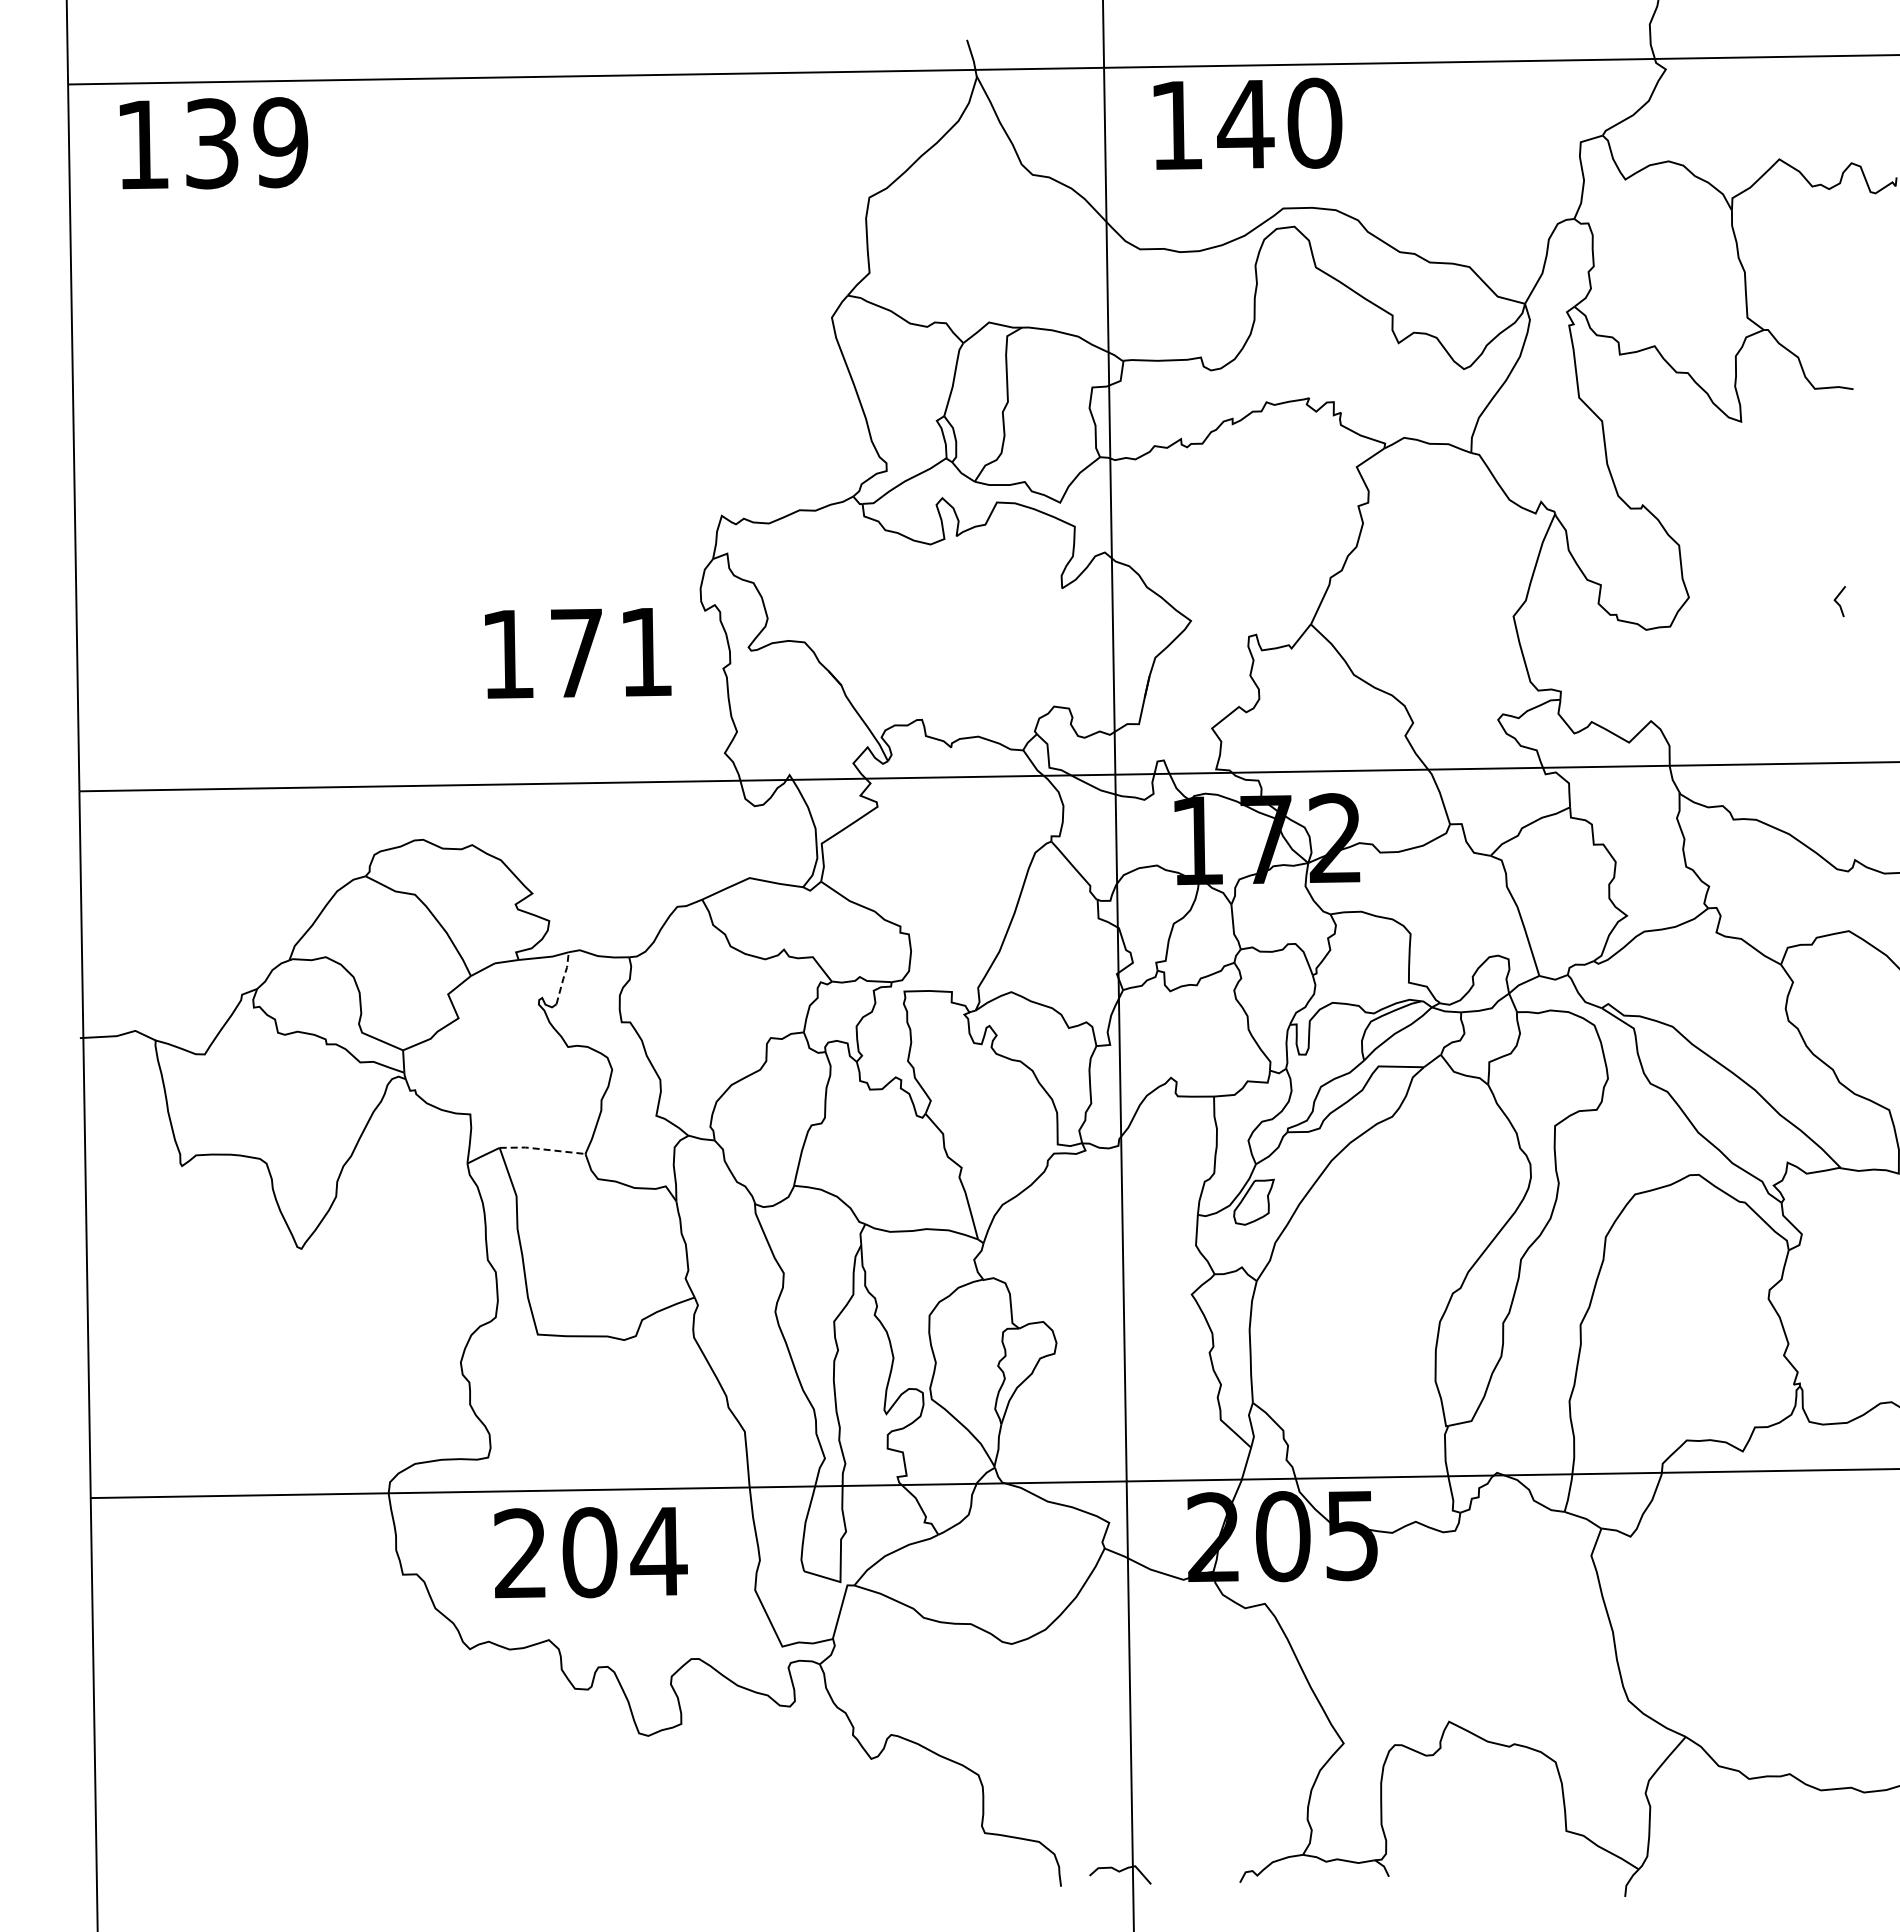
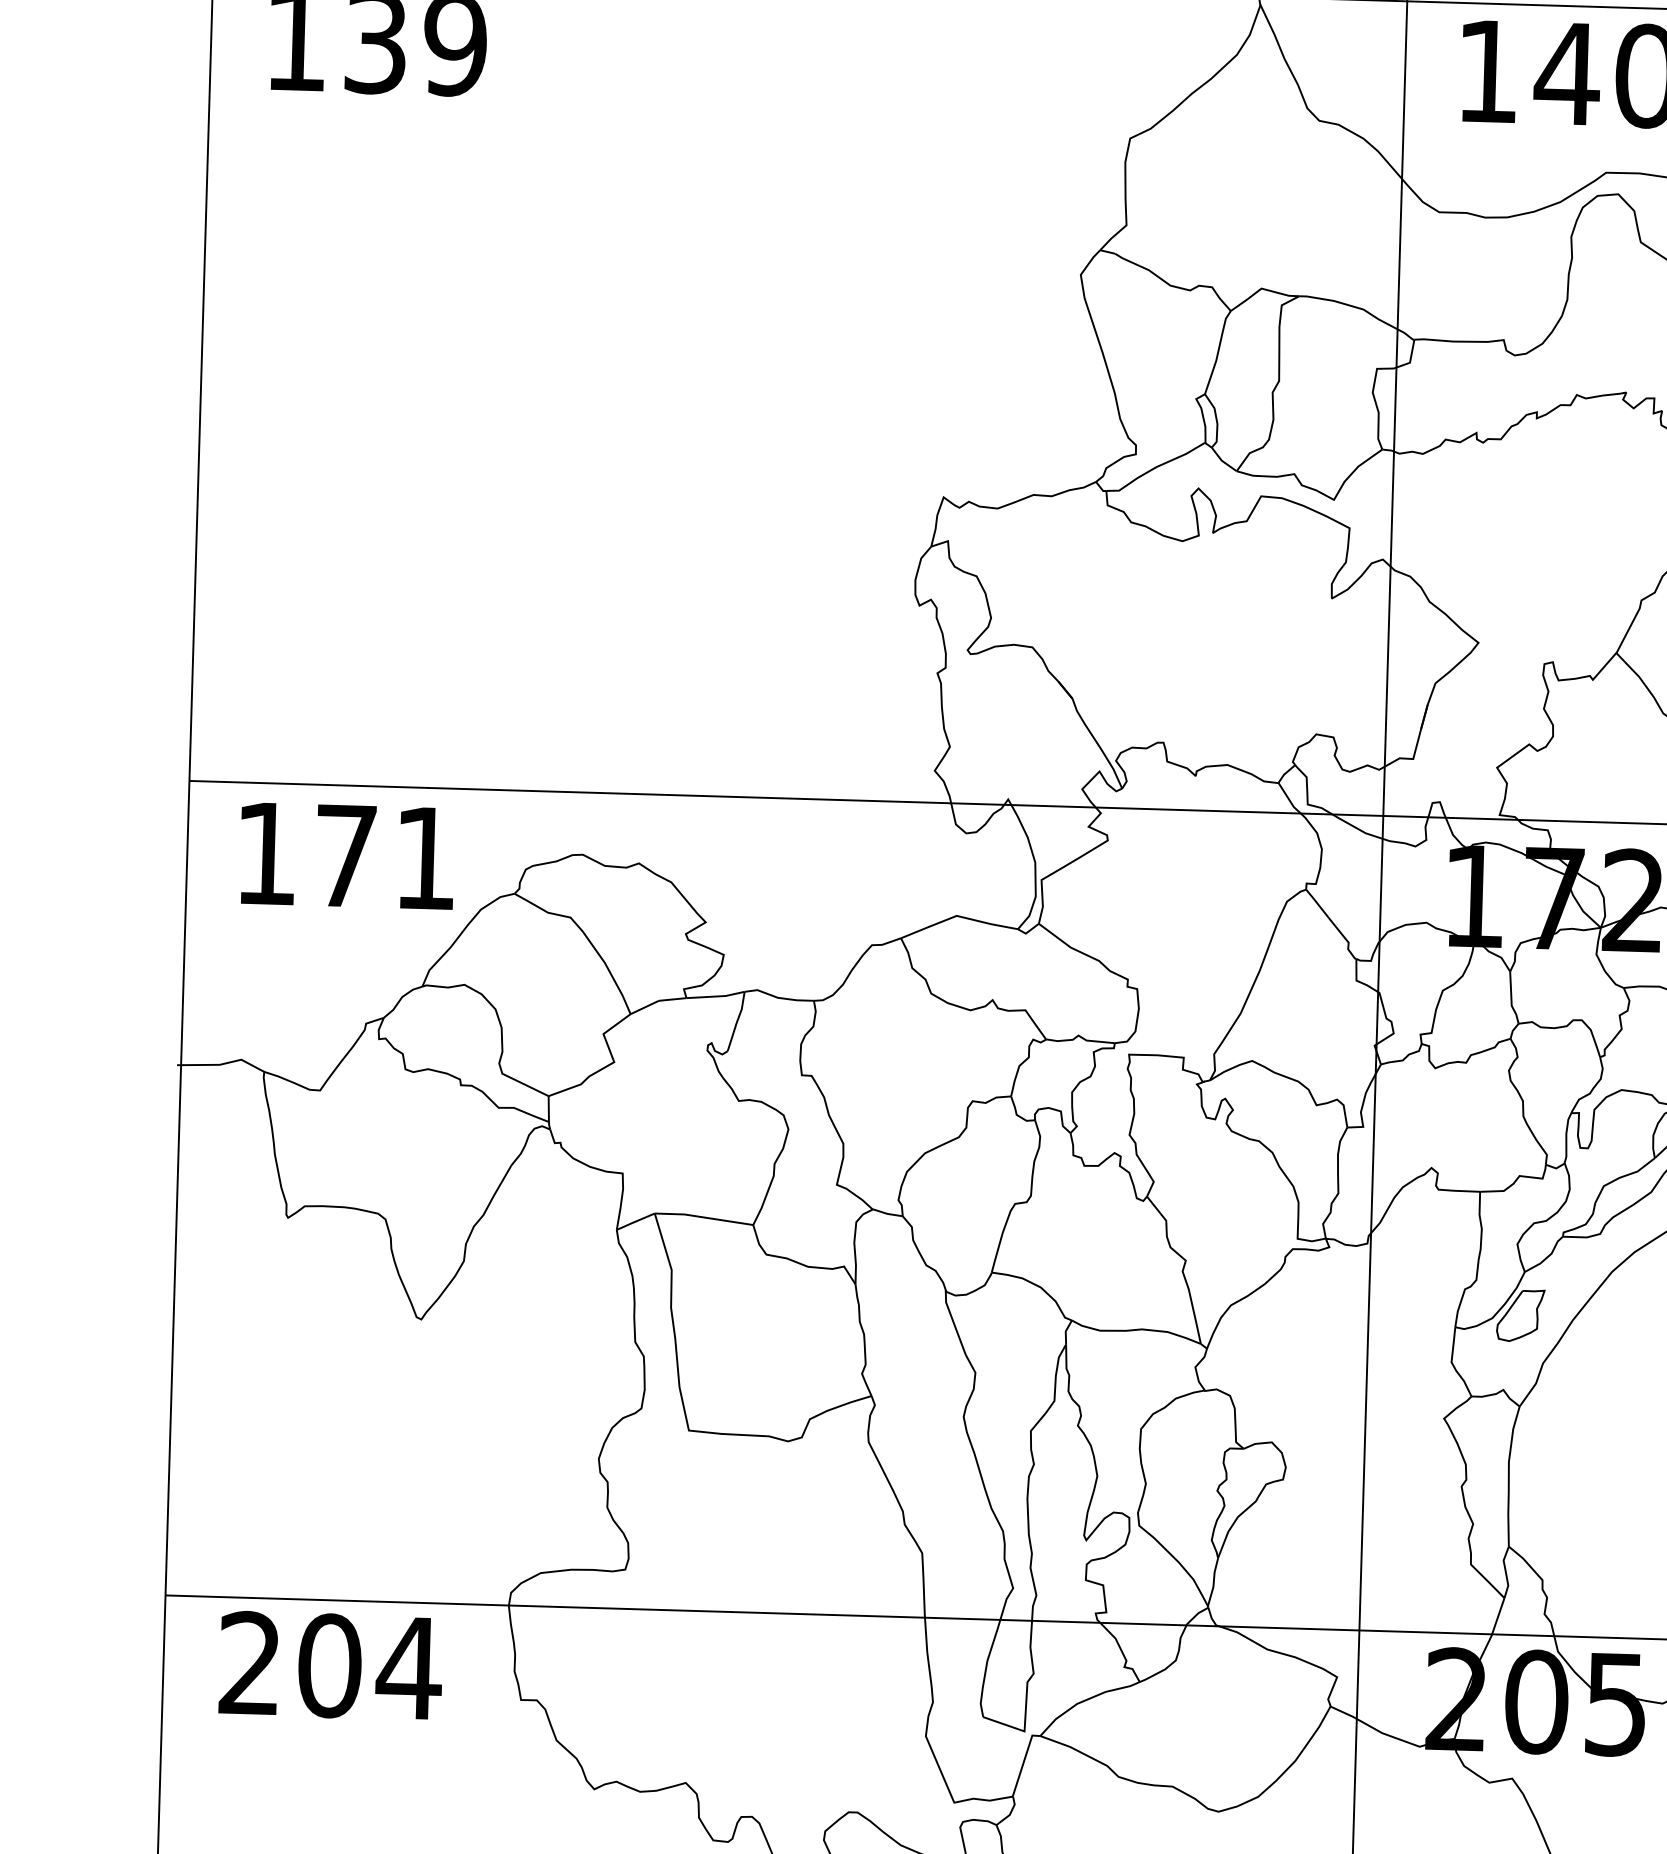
text: (578, 653) -> (347, 856), moved
line: (563, 978) -> (737, 1021), dashed -> solid
line: (542, 1149) -> (704, 1217), dashed -> solid
text: (590, 1552) -> (330, 1665), moved

